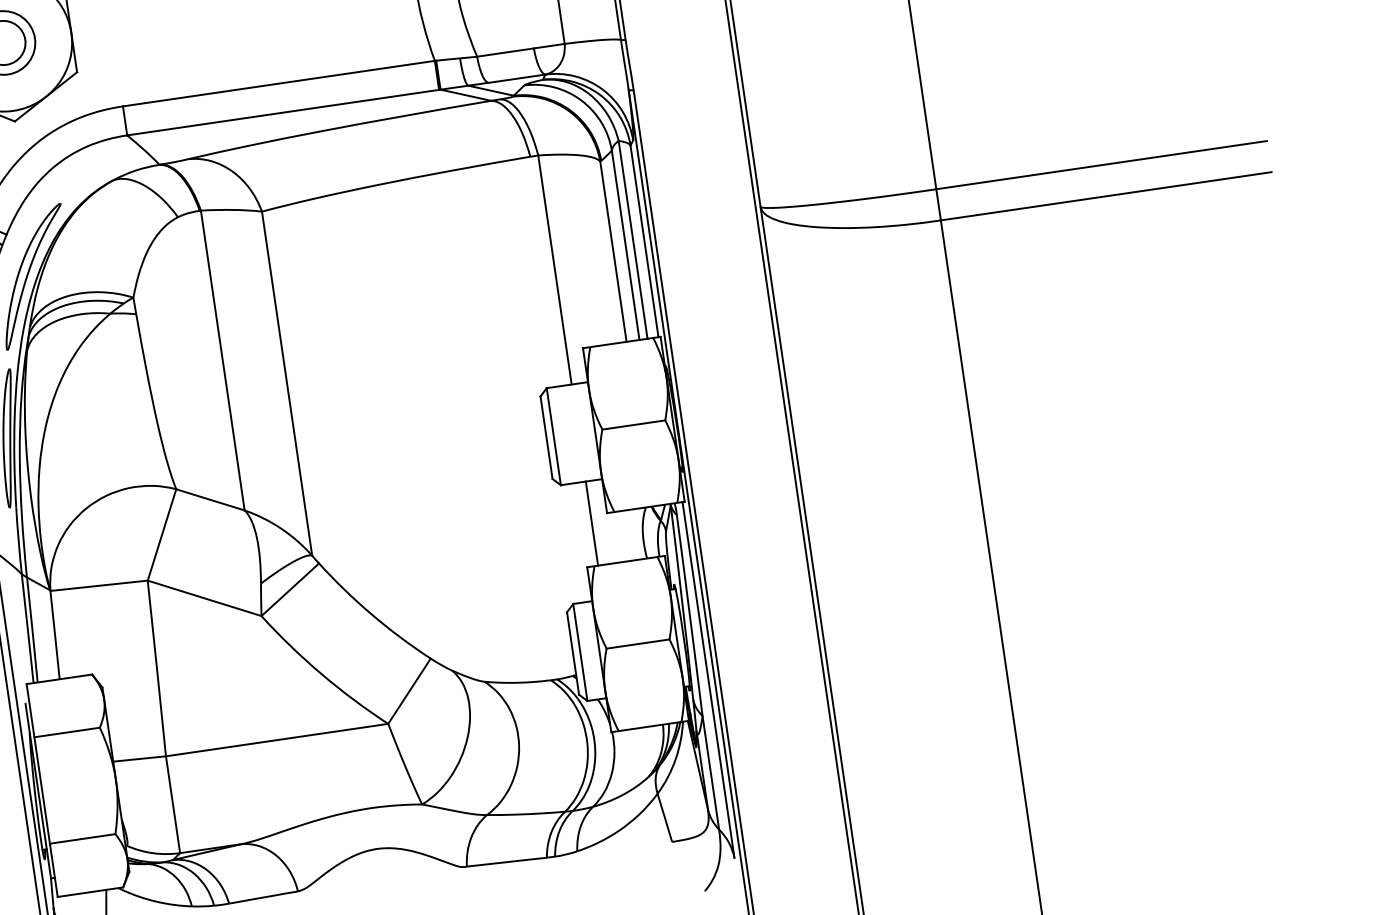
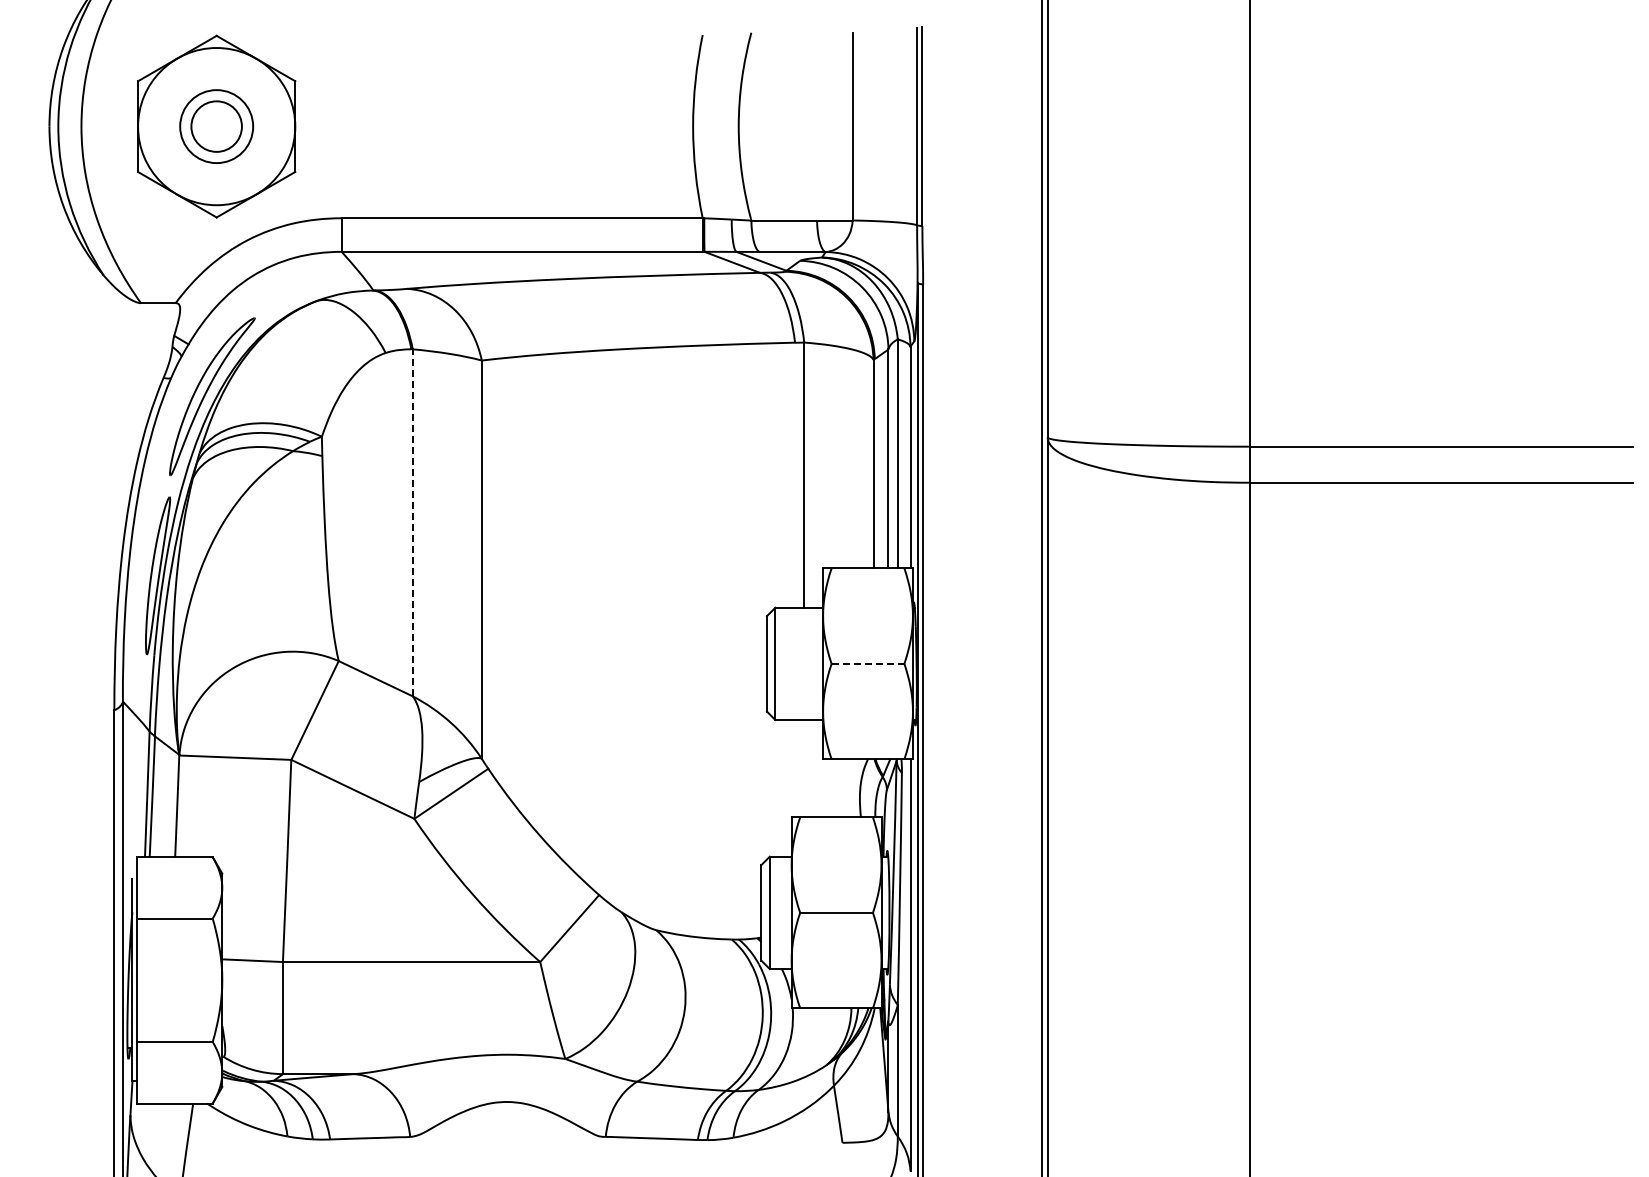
line: (222, 360) -> (412, 522), solid -> dashed
line: (634, 424) -> (868, 663), solid -> dashed
line: (592, 523) -> (804, 768), removed

